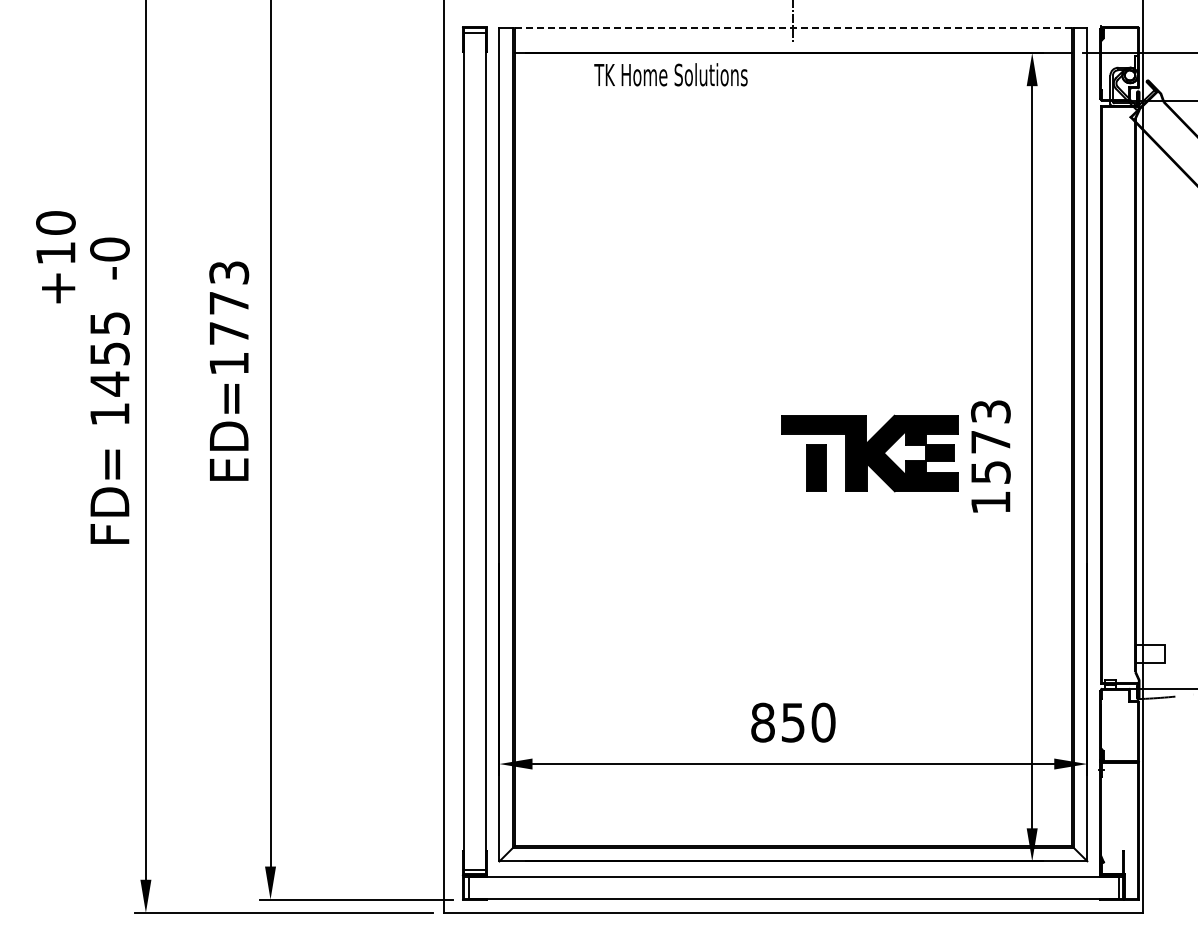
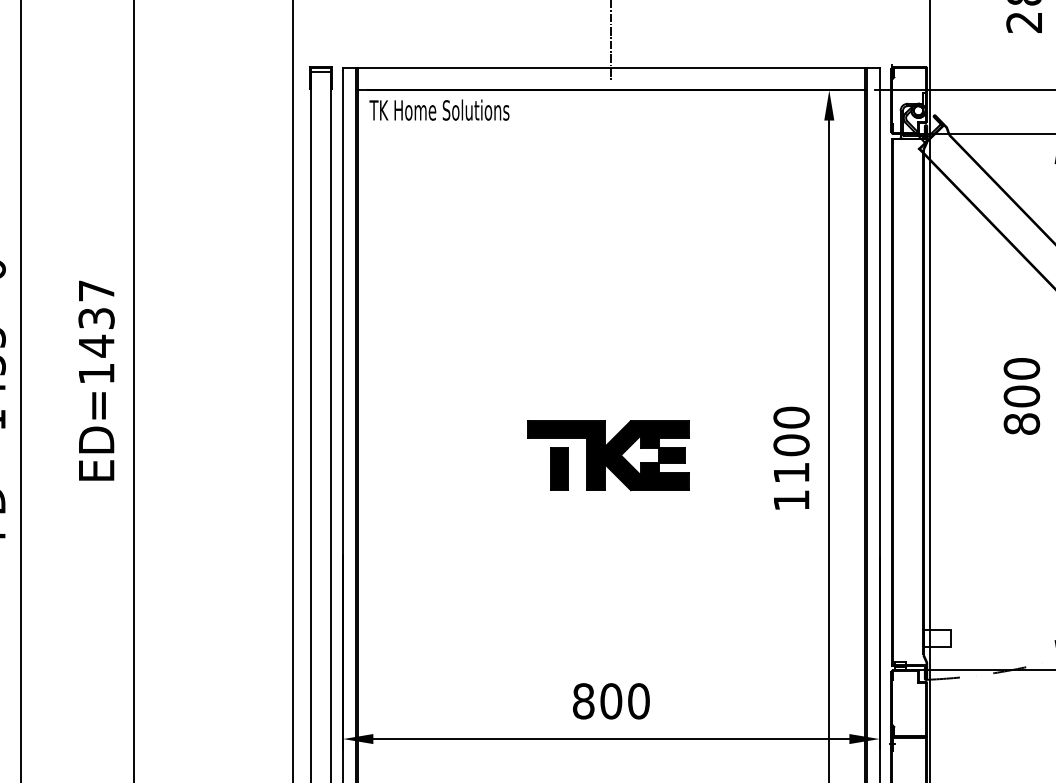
line: (792, 28) -> (610, 67), dashed -> solid
text: (670, 74) -> (439, 109), moved
text: (229, 303) -> (96, 318), ED=1773 -> ED=1437
text: (990, 441) -> (791, 444), 1573 -> 1100
part: (869, 453) -> (607, 455), moved
text: (793, 722) -> (611, 701), 850 -> 800

